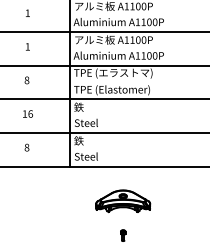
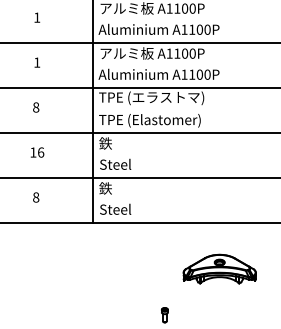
part: (123, 201) -> (220, 269), moved

